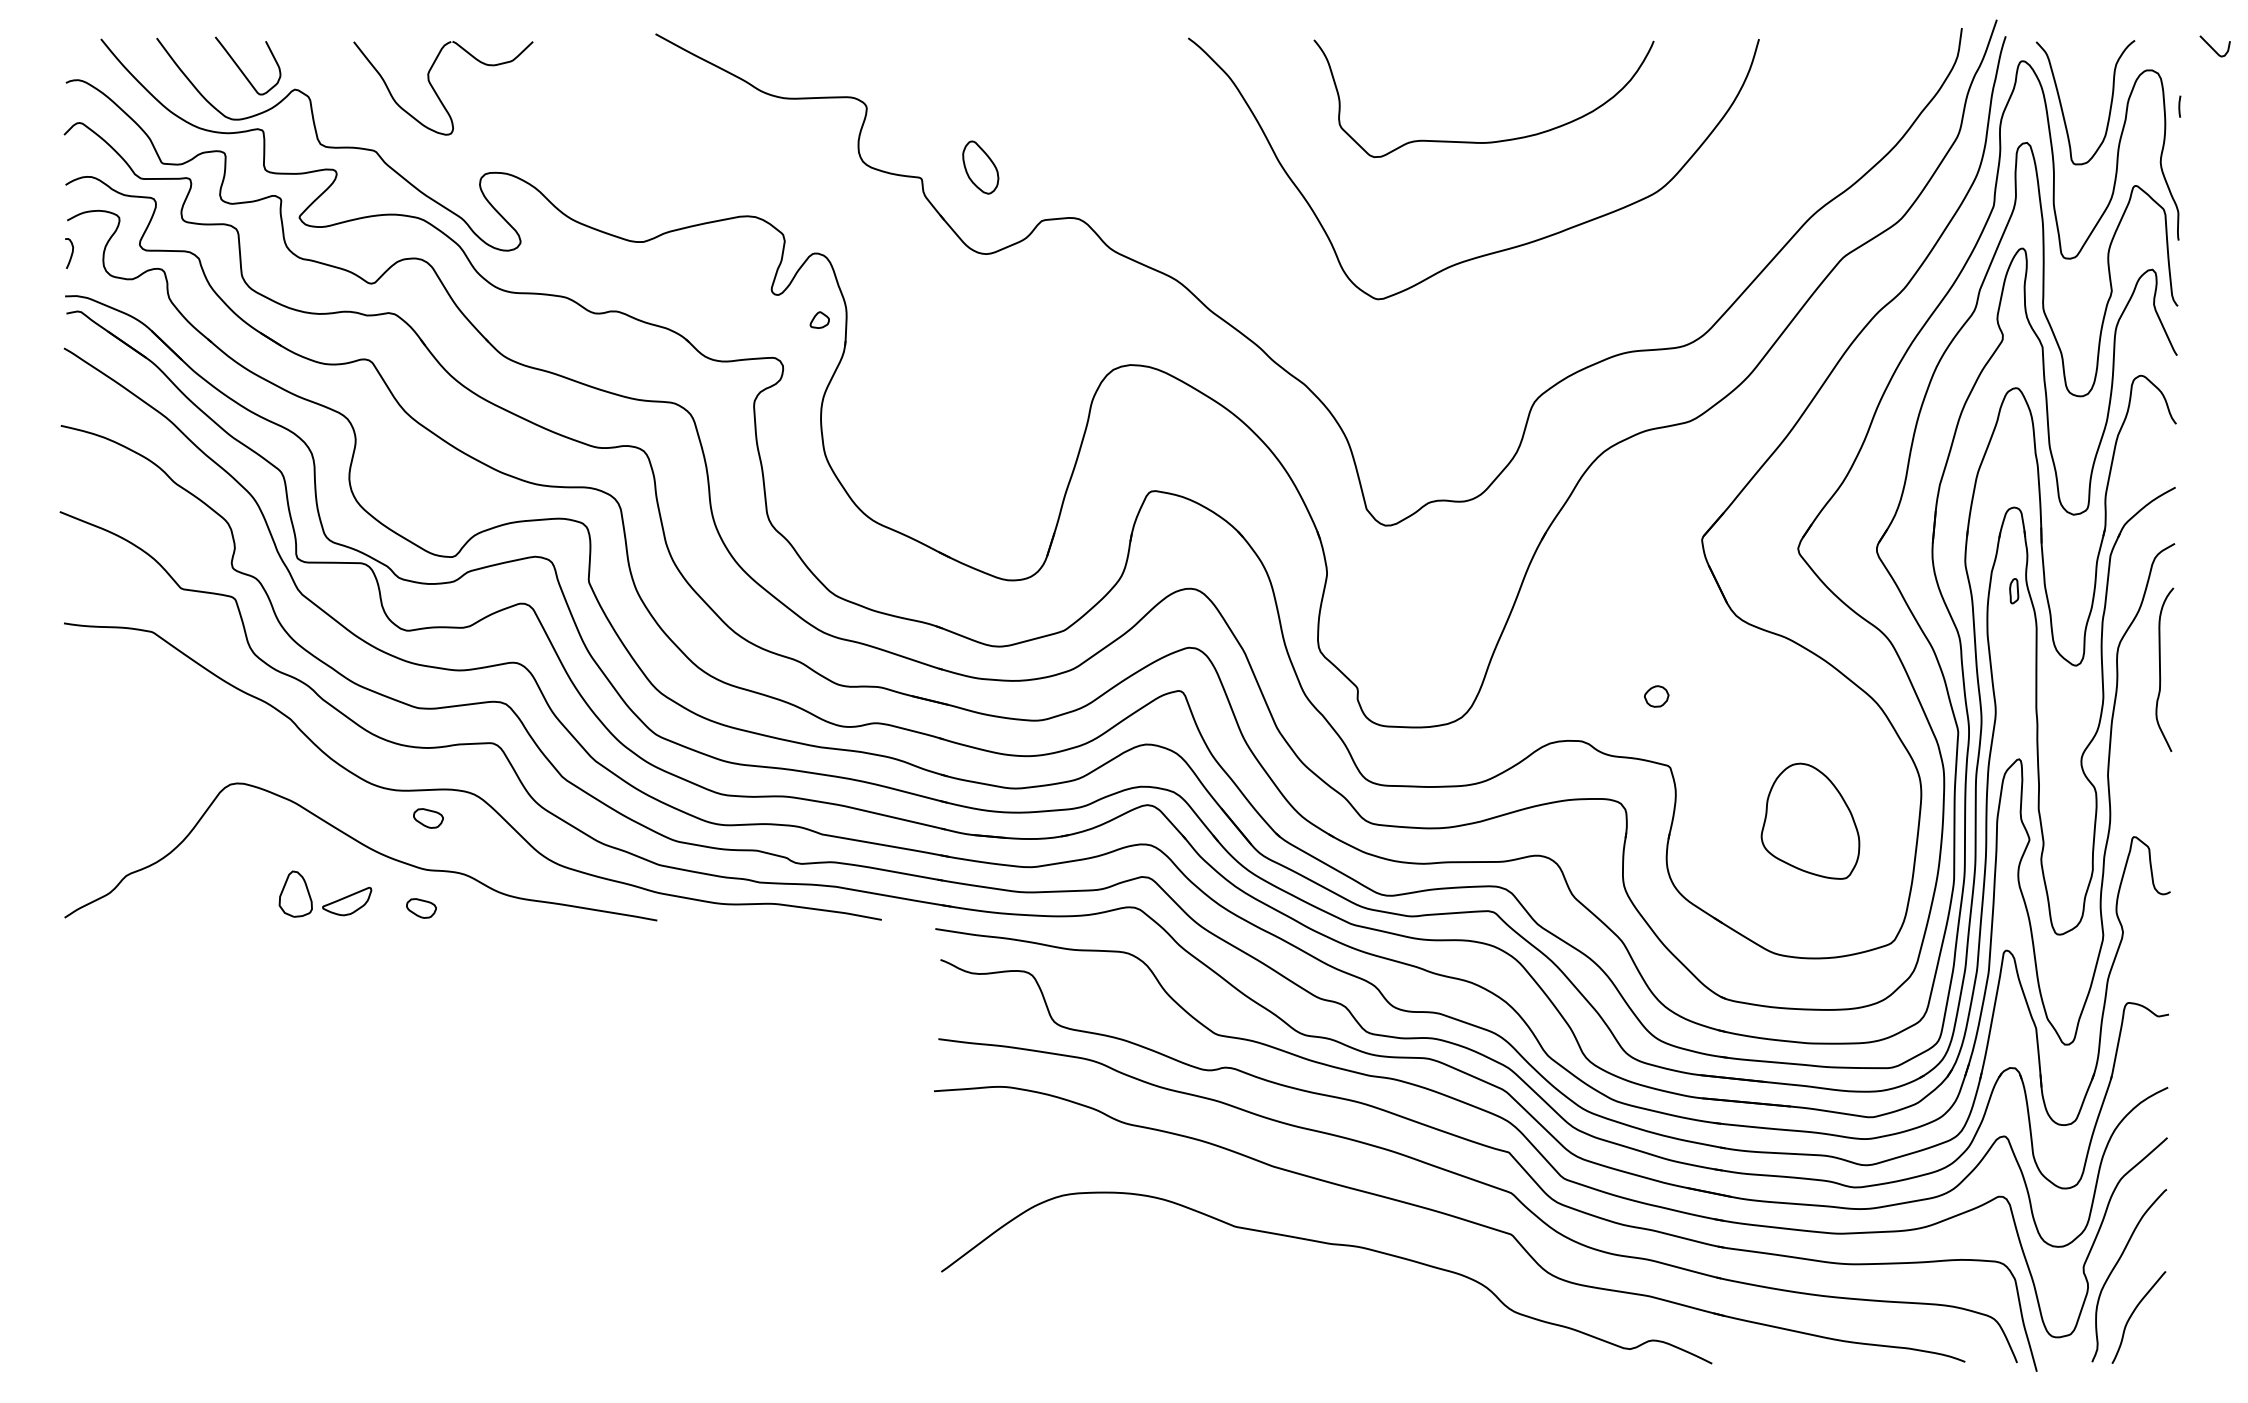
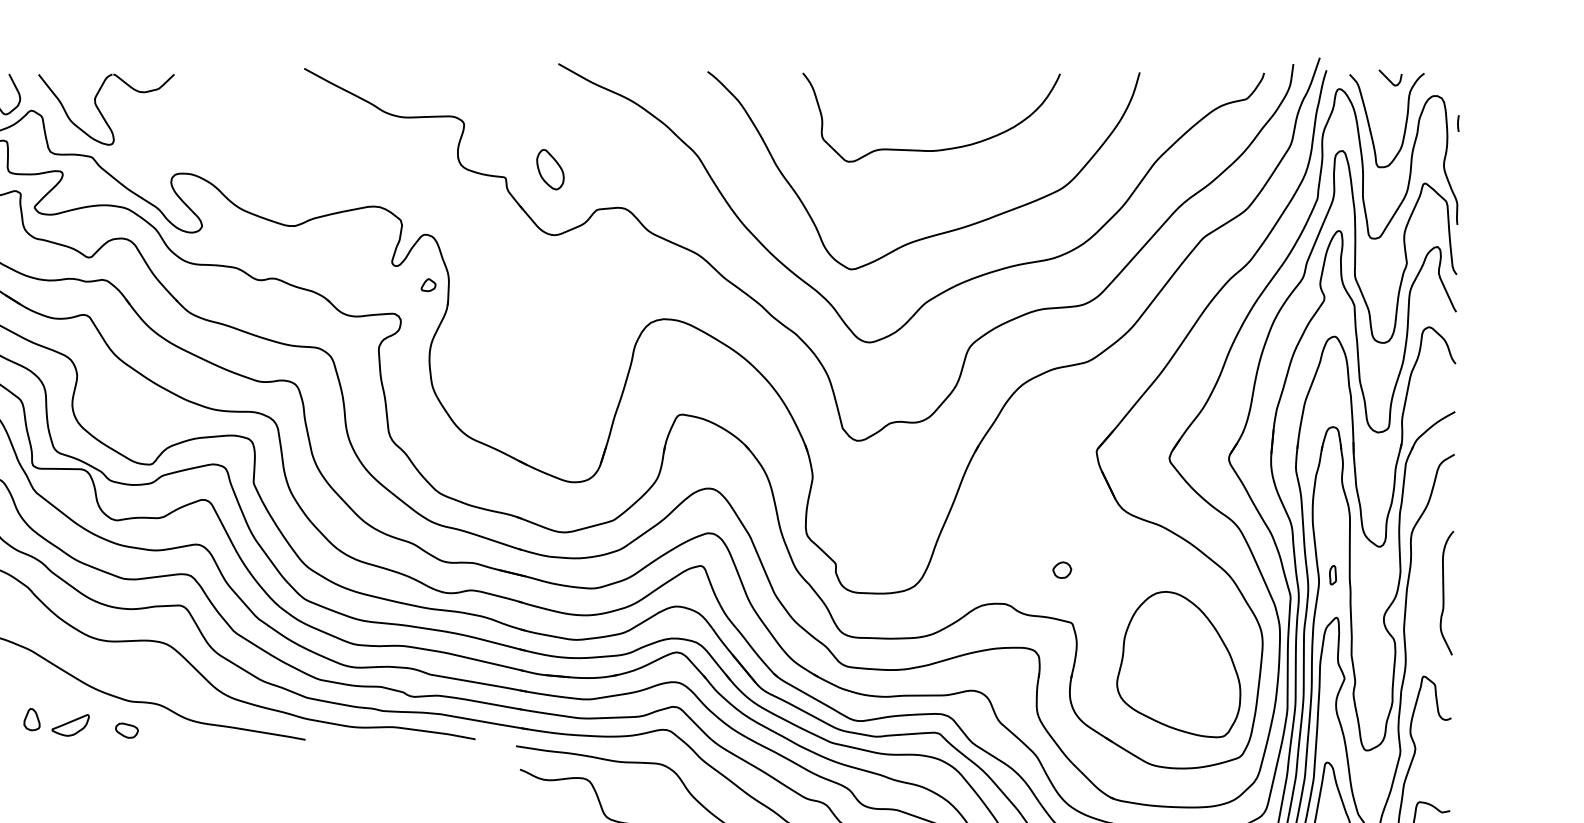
curve: (2212, 47) -> (1388, 78), moved
part: (437, 93) -> (102, 113), moved
curve: (1512, 321) -> (953, 286), added
part: (2014, 591) -> (1333, 575), moved
curve: (2160, 669) -> (1443, 592), moved
part: (428, 818) -> (132, 662), removed
part: (1810, 821) -> (1178, 664), size x1.67
part: (296, 893) -> (32, 719), size x0.62

